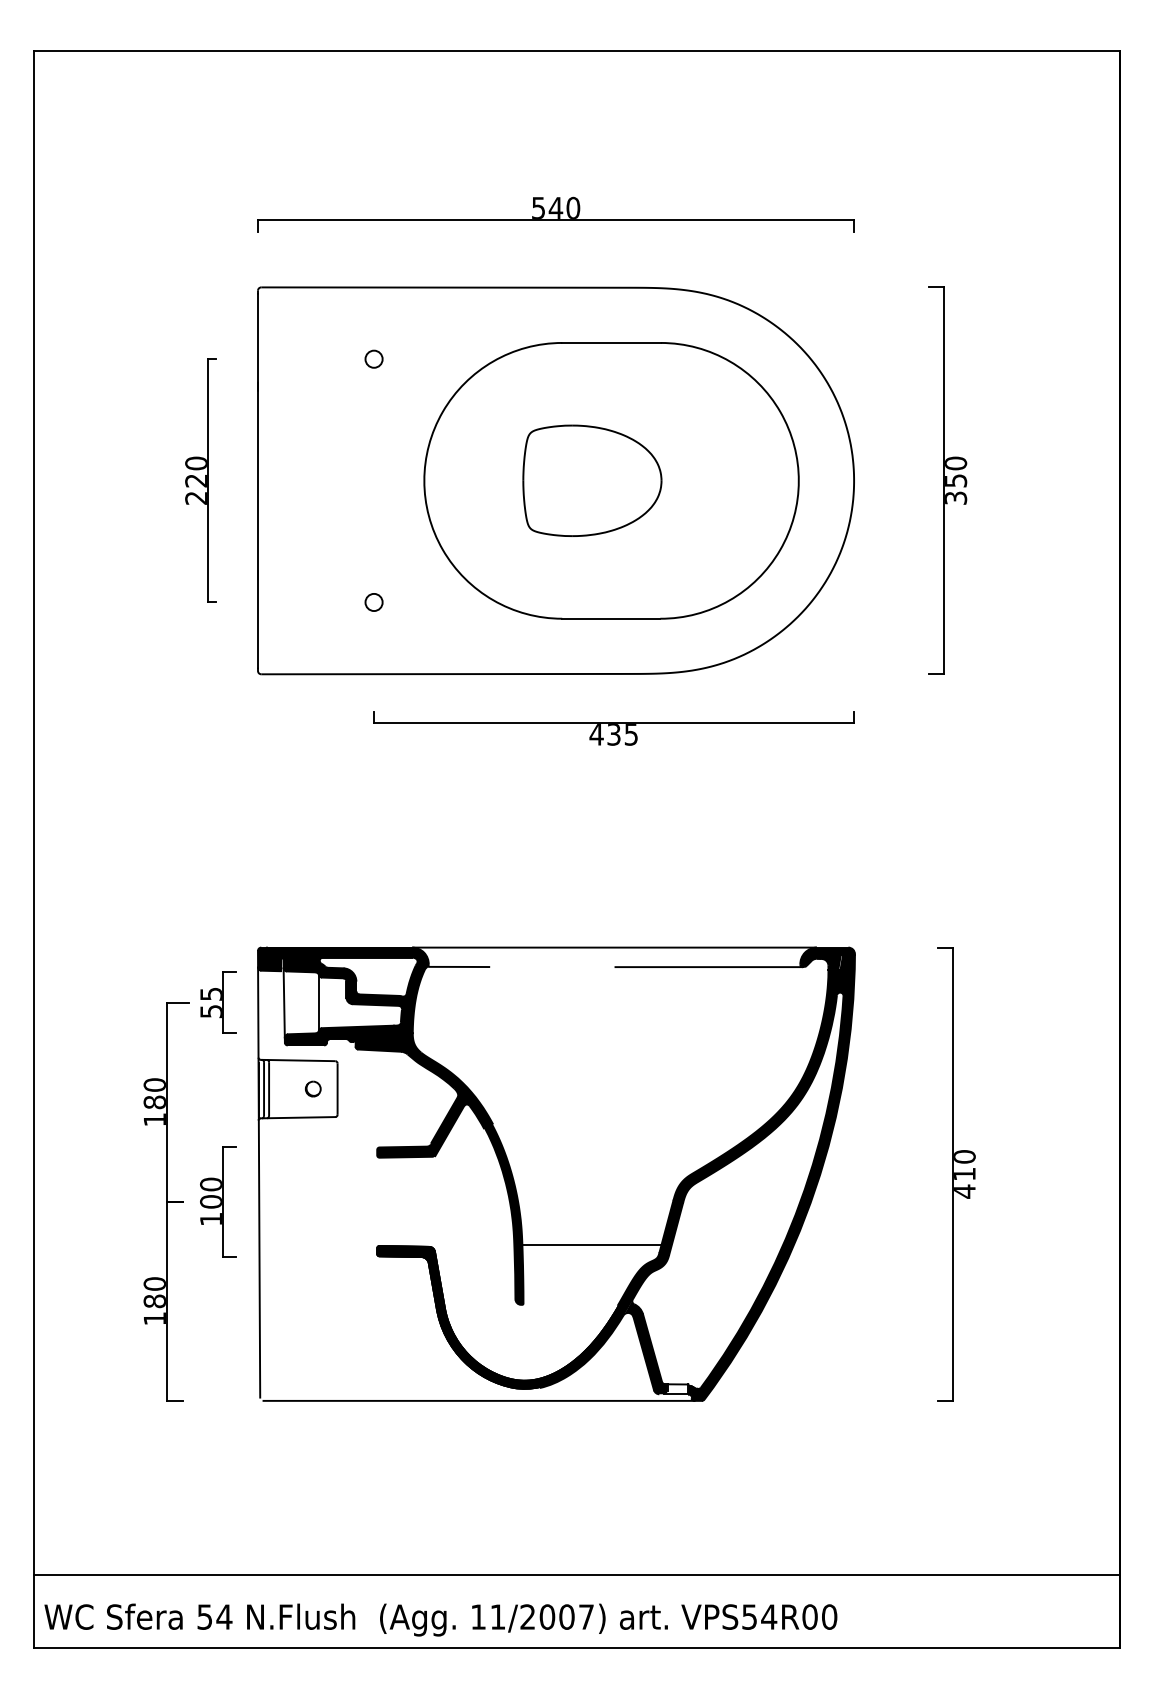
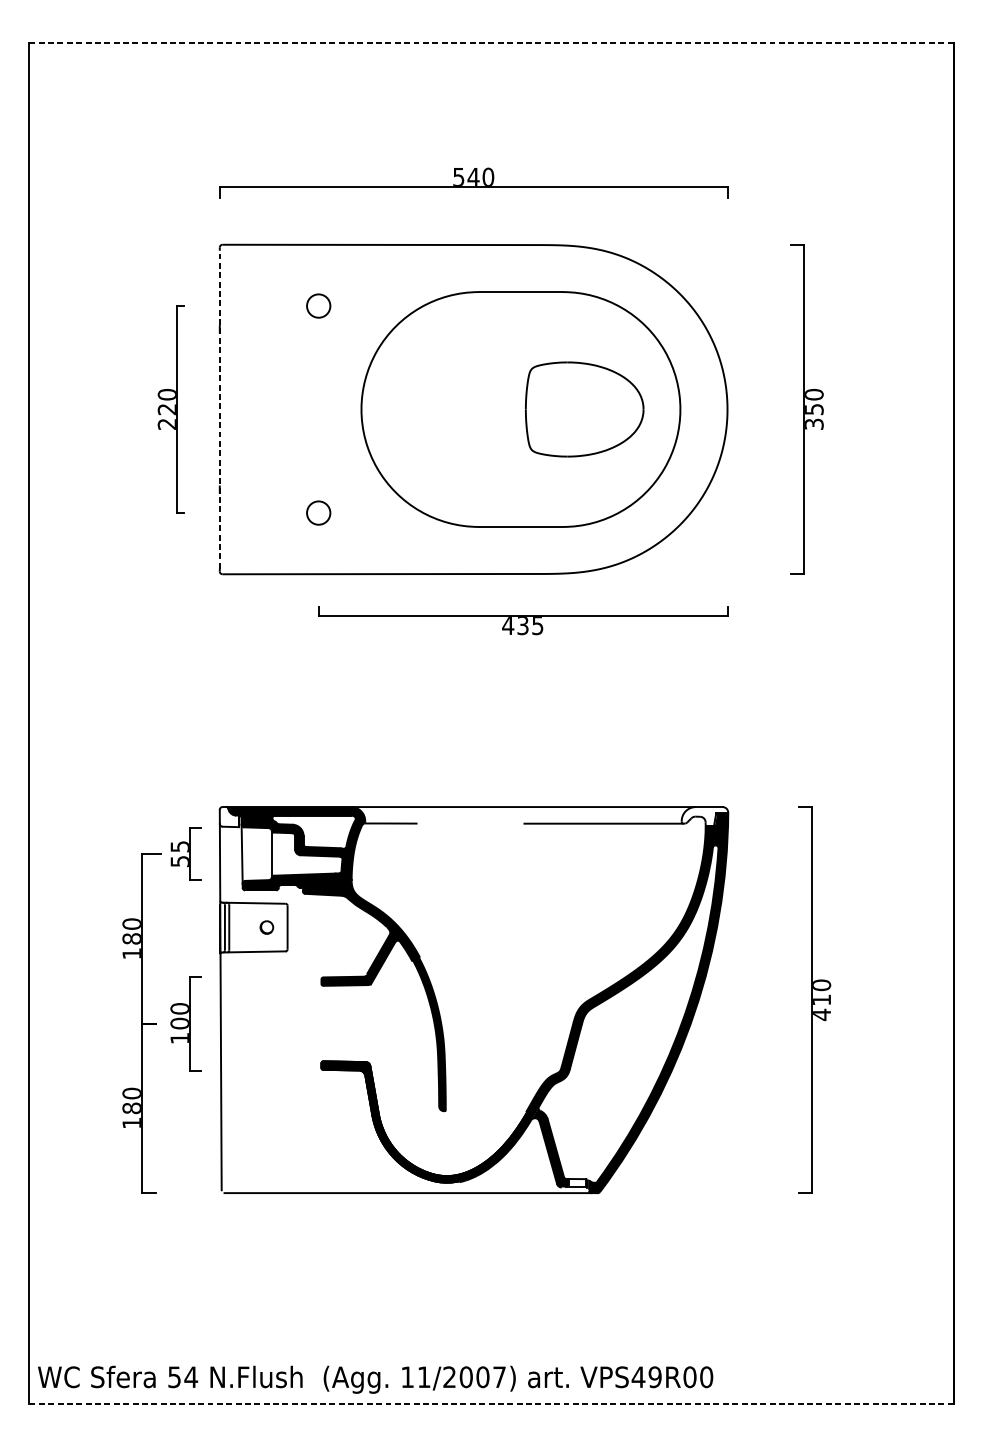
line: (576, 50) -> (491, 42), solid -> dashed
circle: (373, 358) -> (318, 305), size x1.6
line: (257, 480) -> (219, 409), solid -> dashed
part: (592, 480) -> (584, 409), moved
circle: (373, 602) -> (318, 513), size x1.6
fill: (827, 958) -> (704, 816), removed
fill: (269, 959) -> (229, 817), removed
line: (592, 1245) -> (504, 1060), removed
line: (576, 1575) -> (491, 1341), removed
text: (759, 1616) -> (646, 1376), VPS54R00 -> VPS49R00
line: (576, 1648) -> (491, 1404), solid -> dashed

